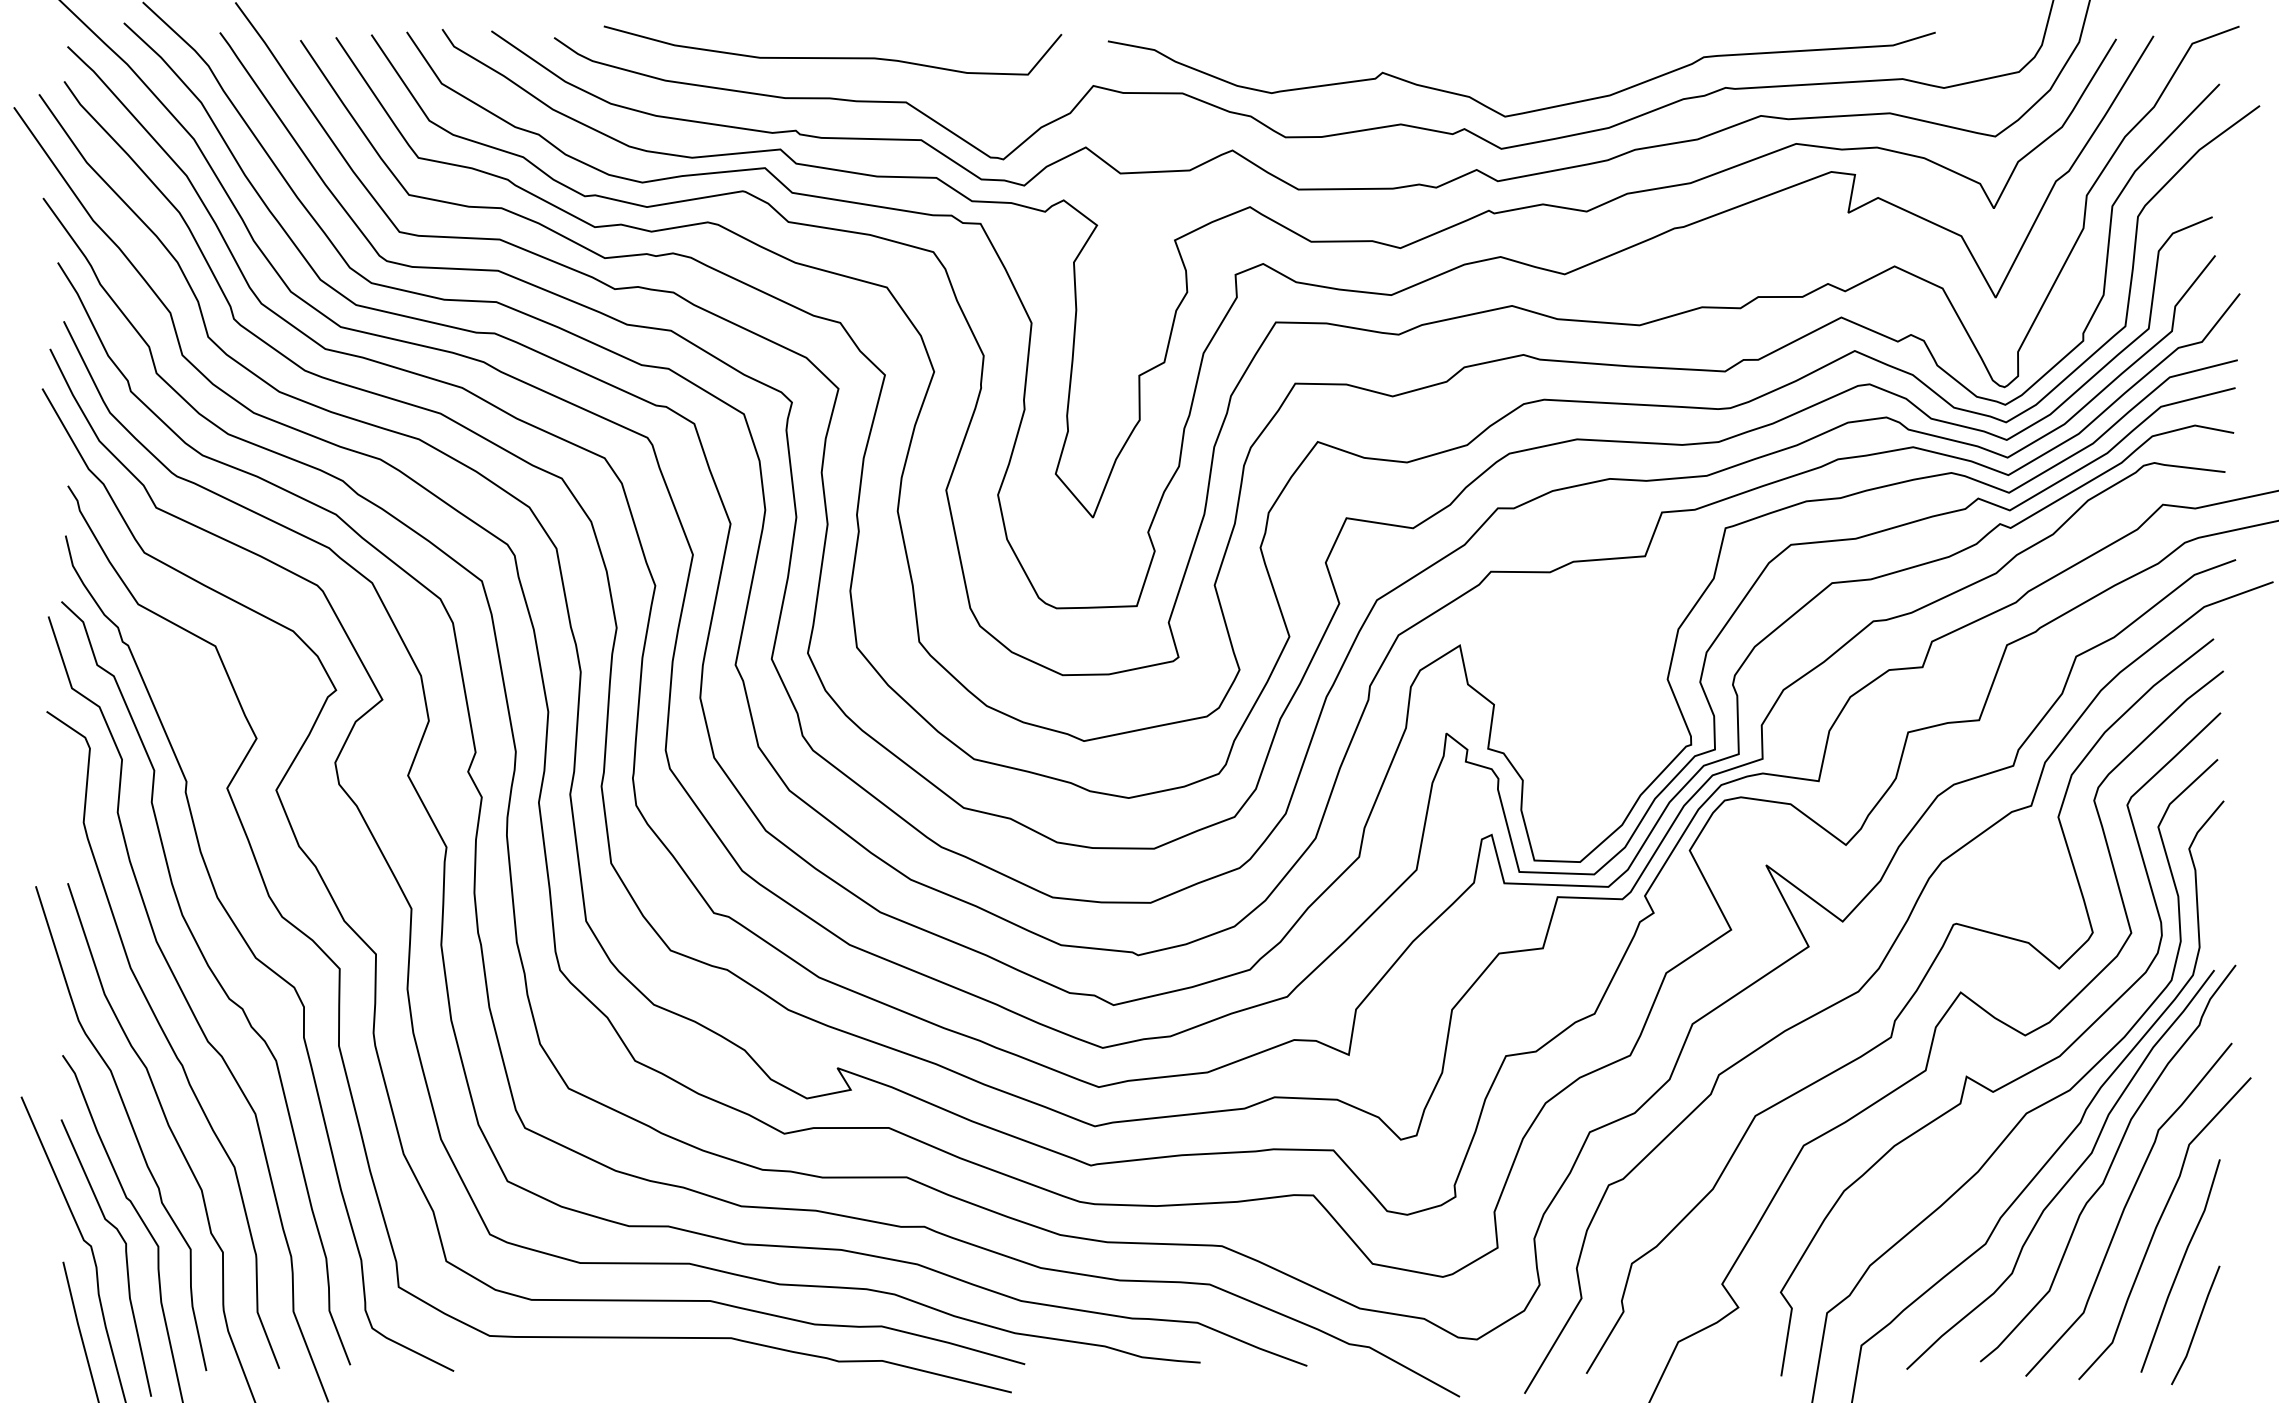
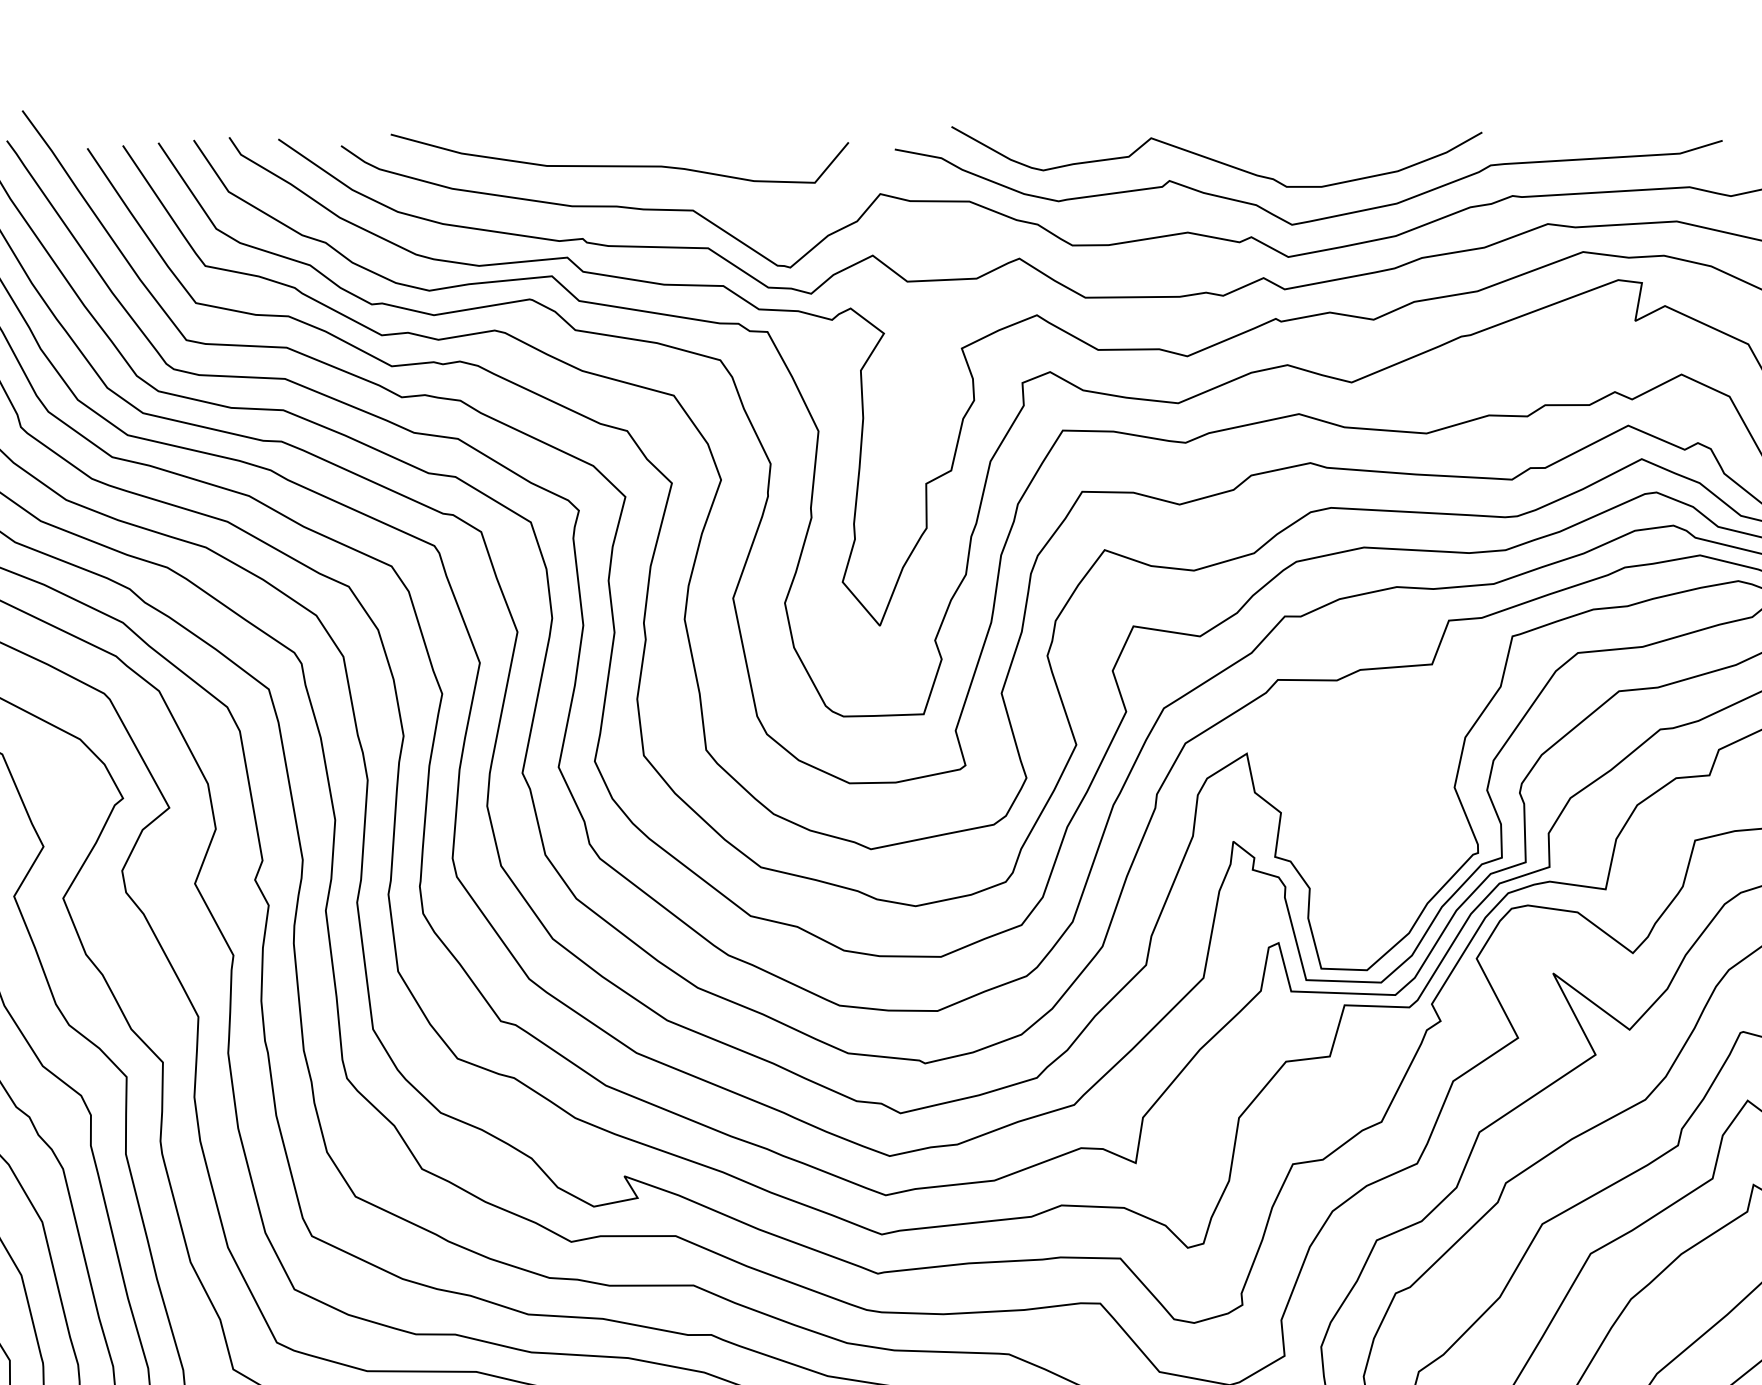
curve: (1428, 51) -> (1215, 159), added

